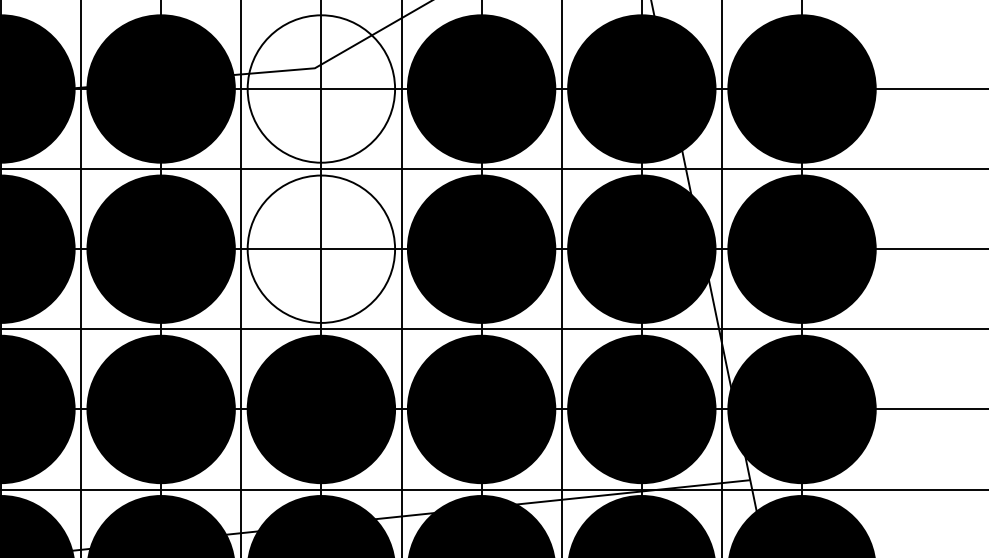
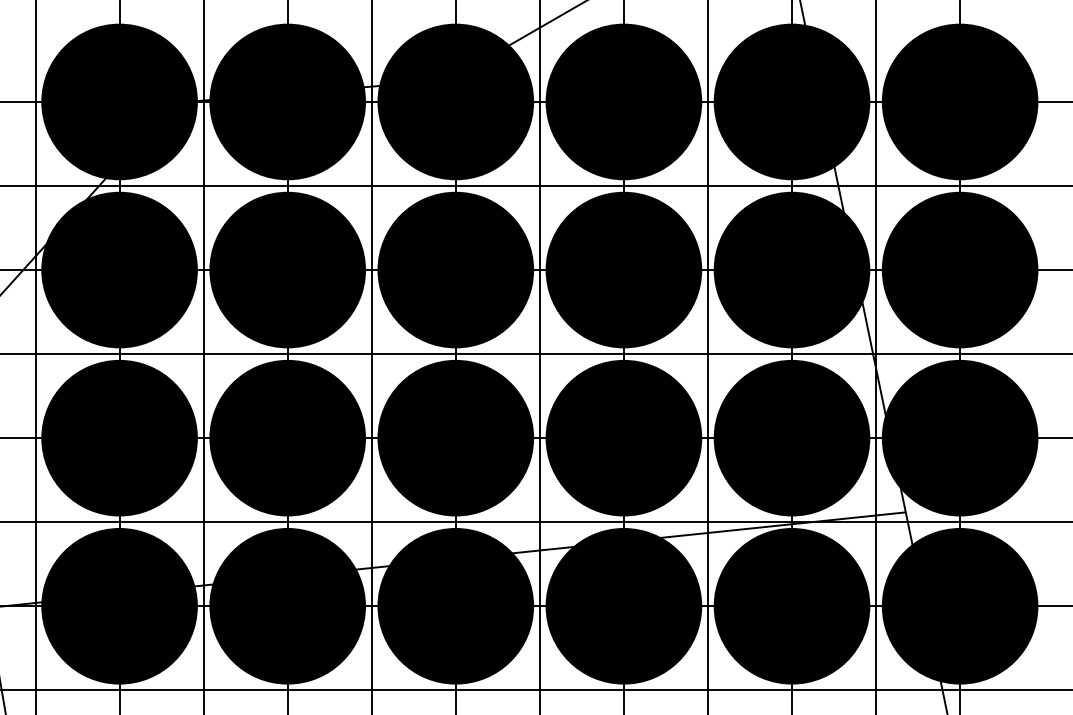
fill: (321, 88) -> (455, 101), added
fill: (321, 248) -> (455, 269), added

